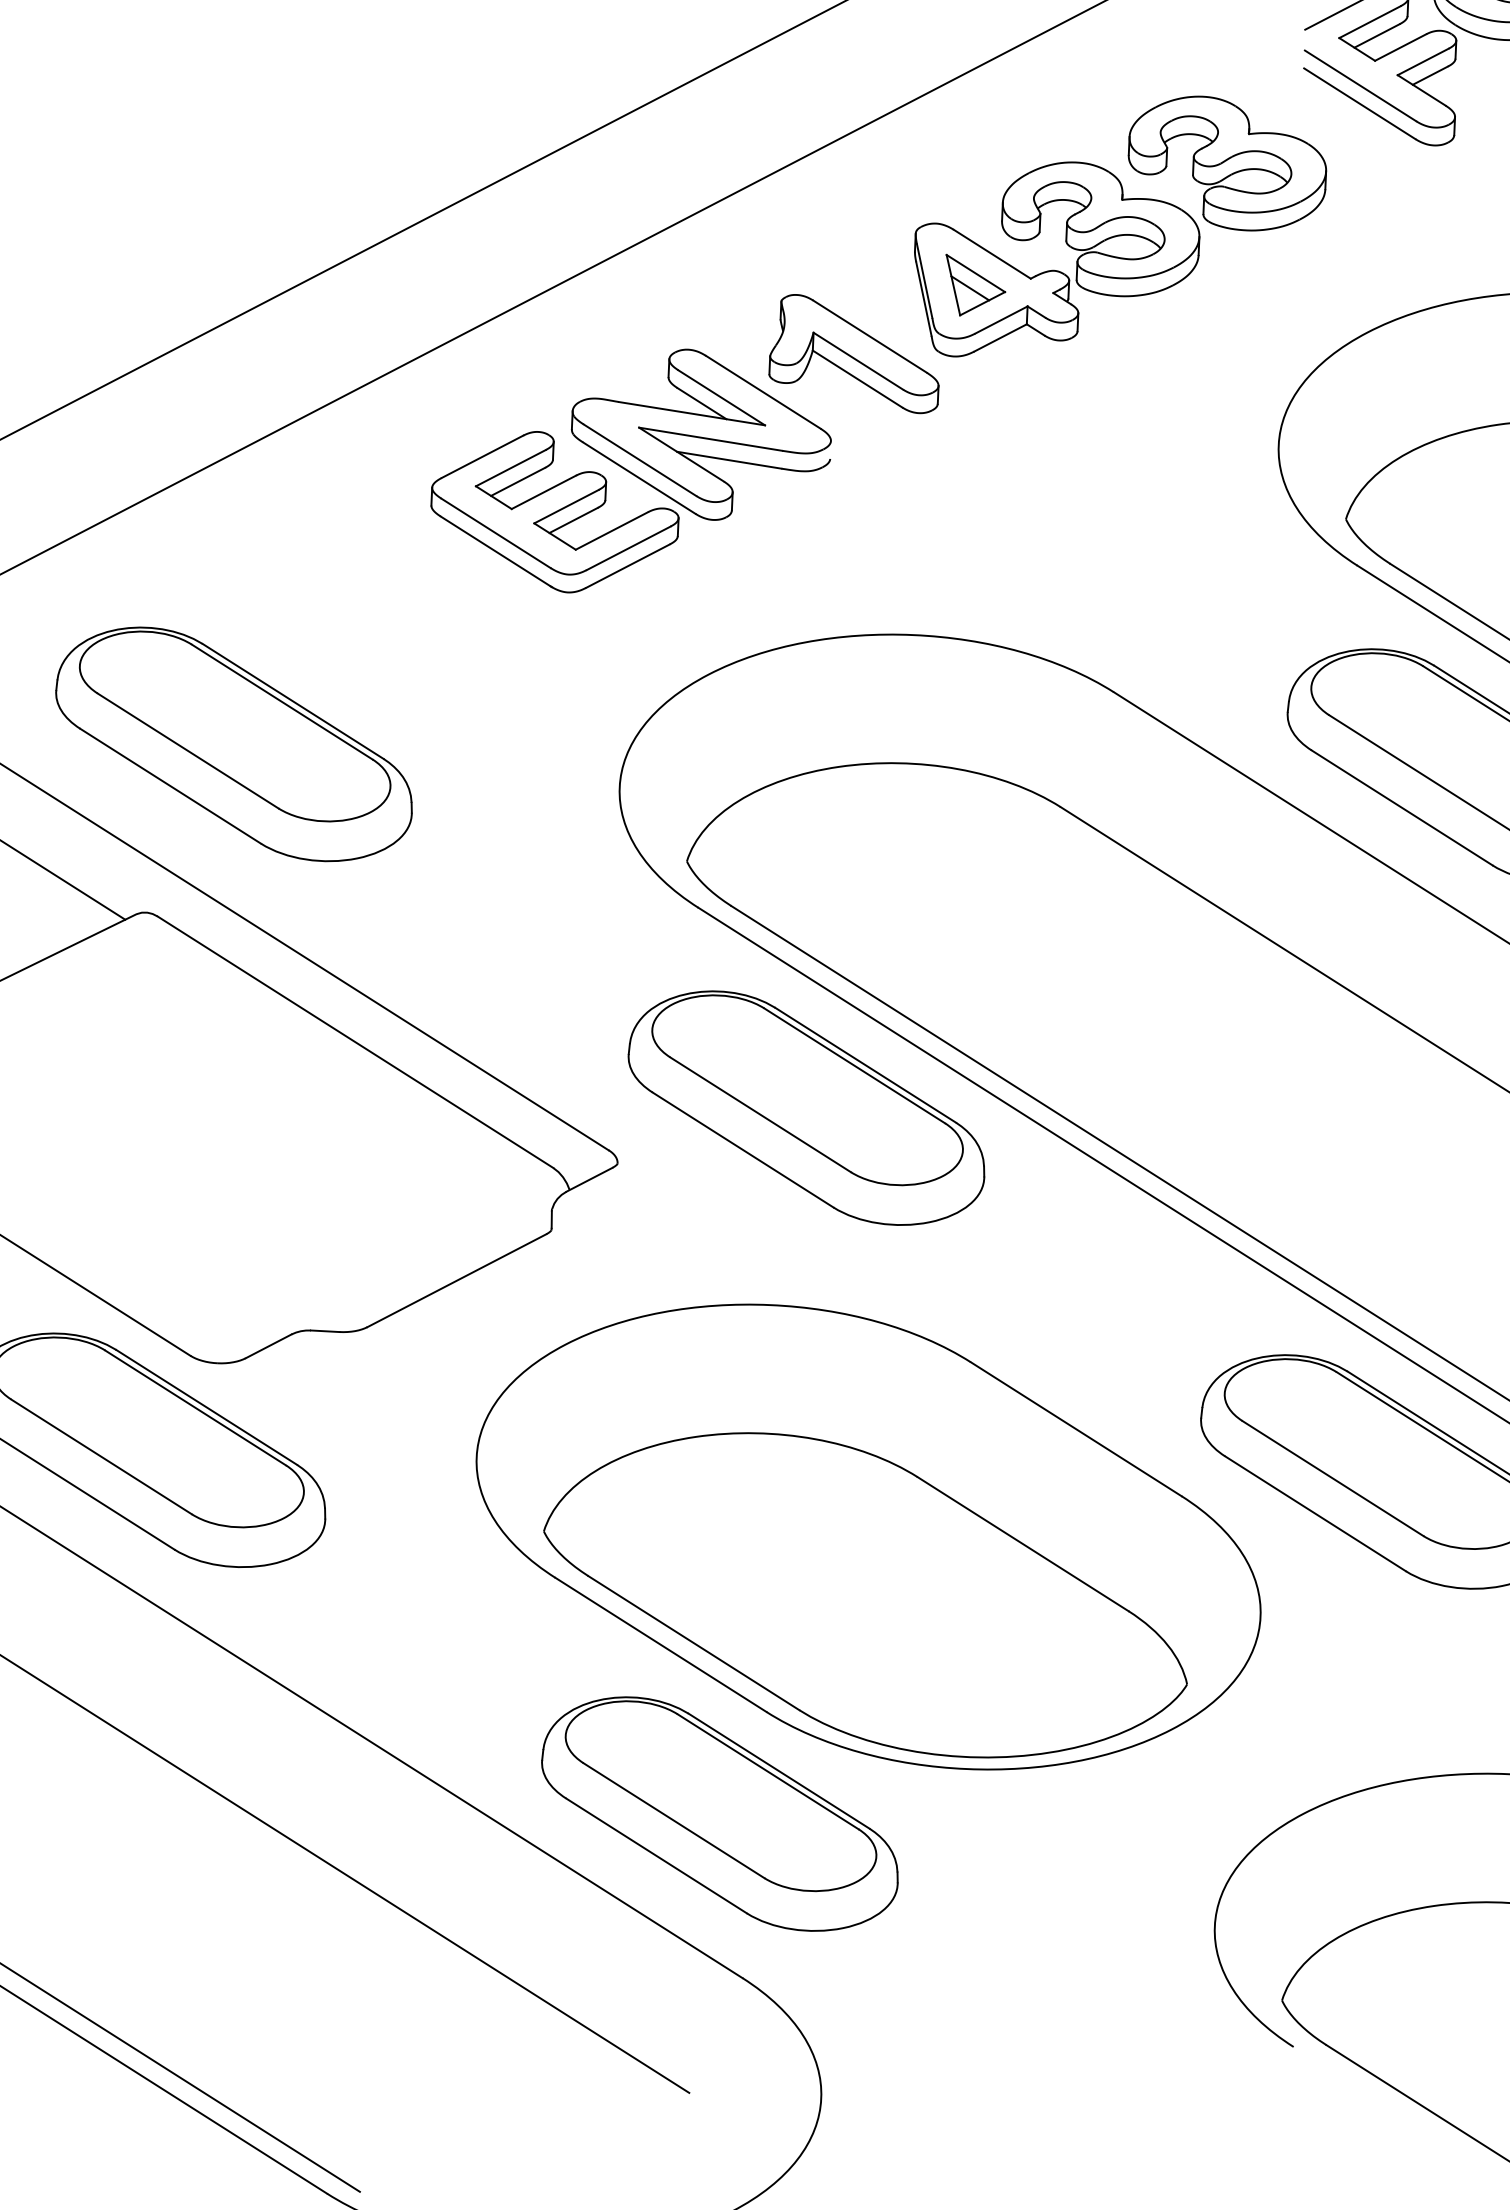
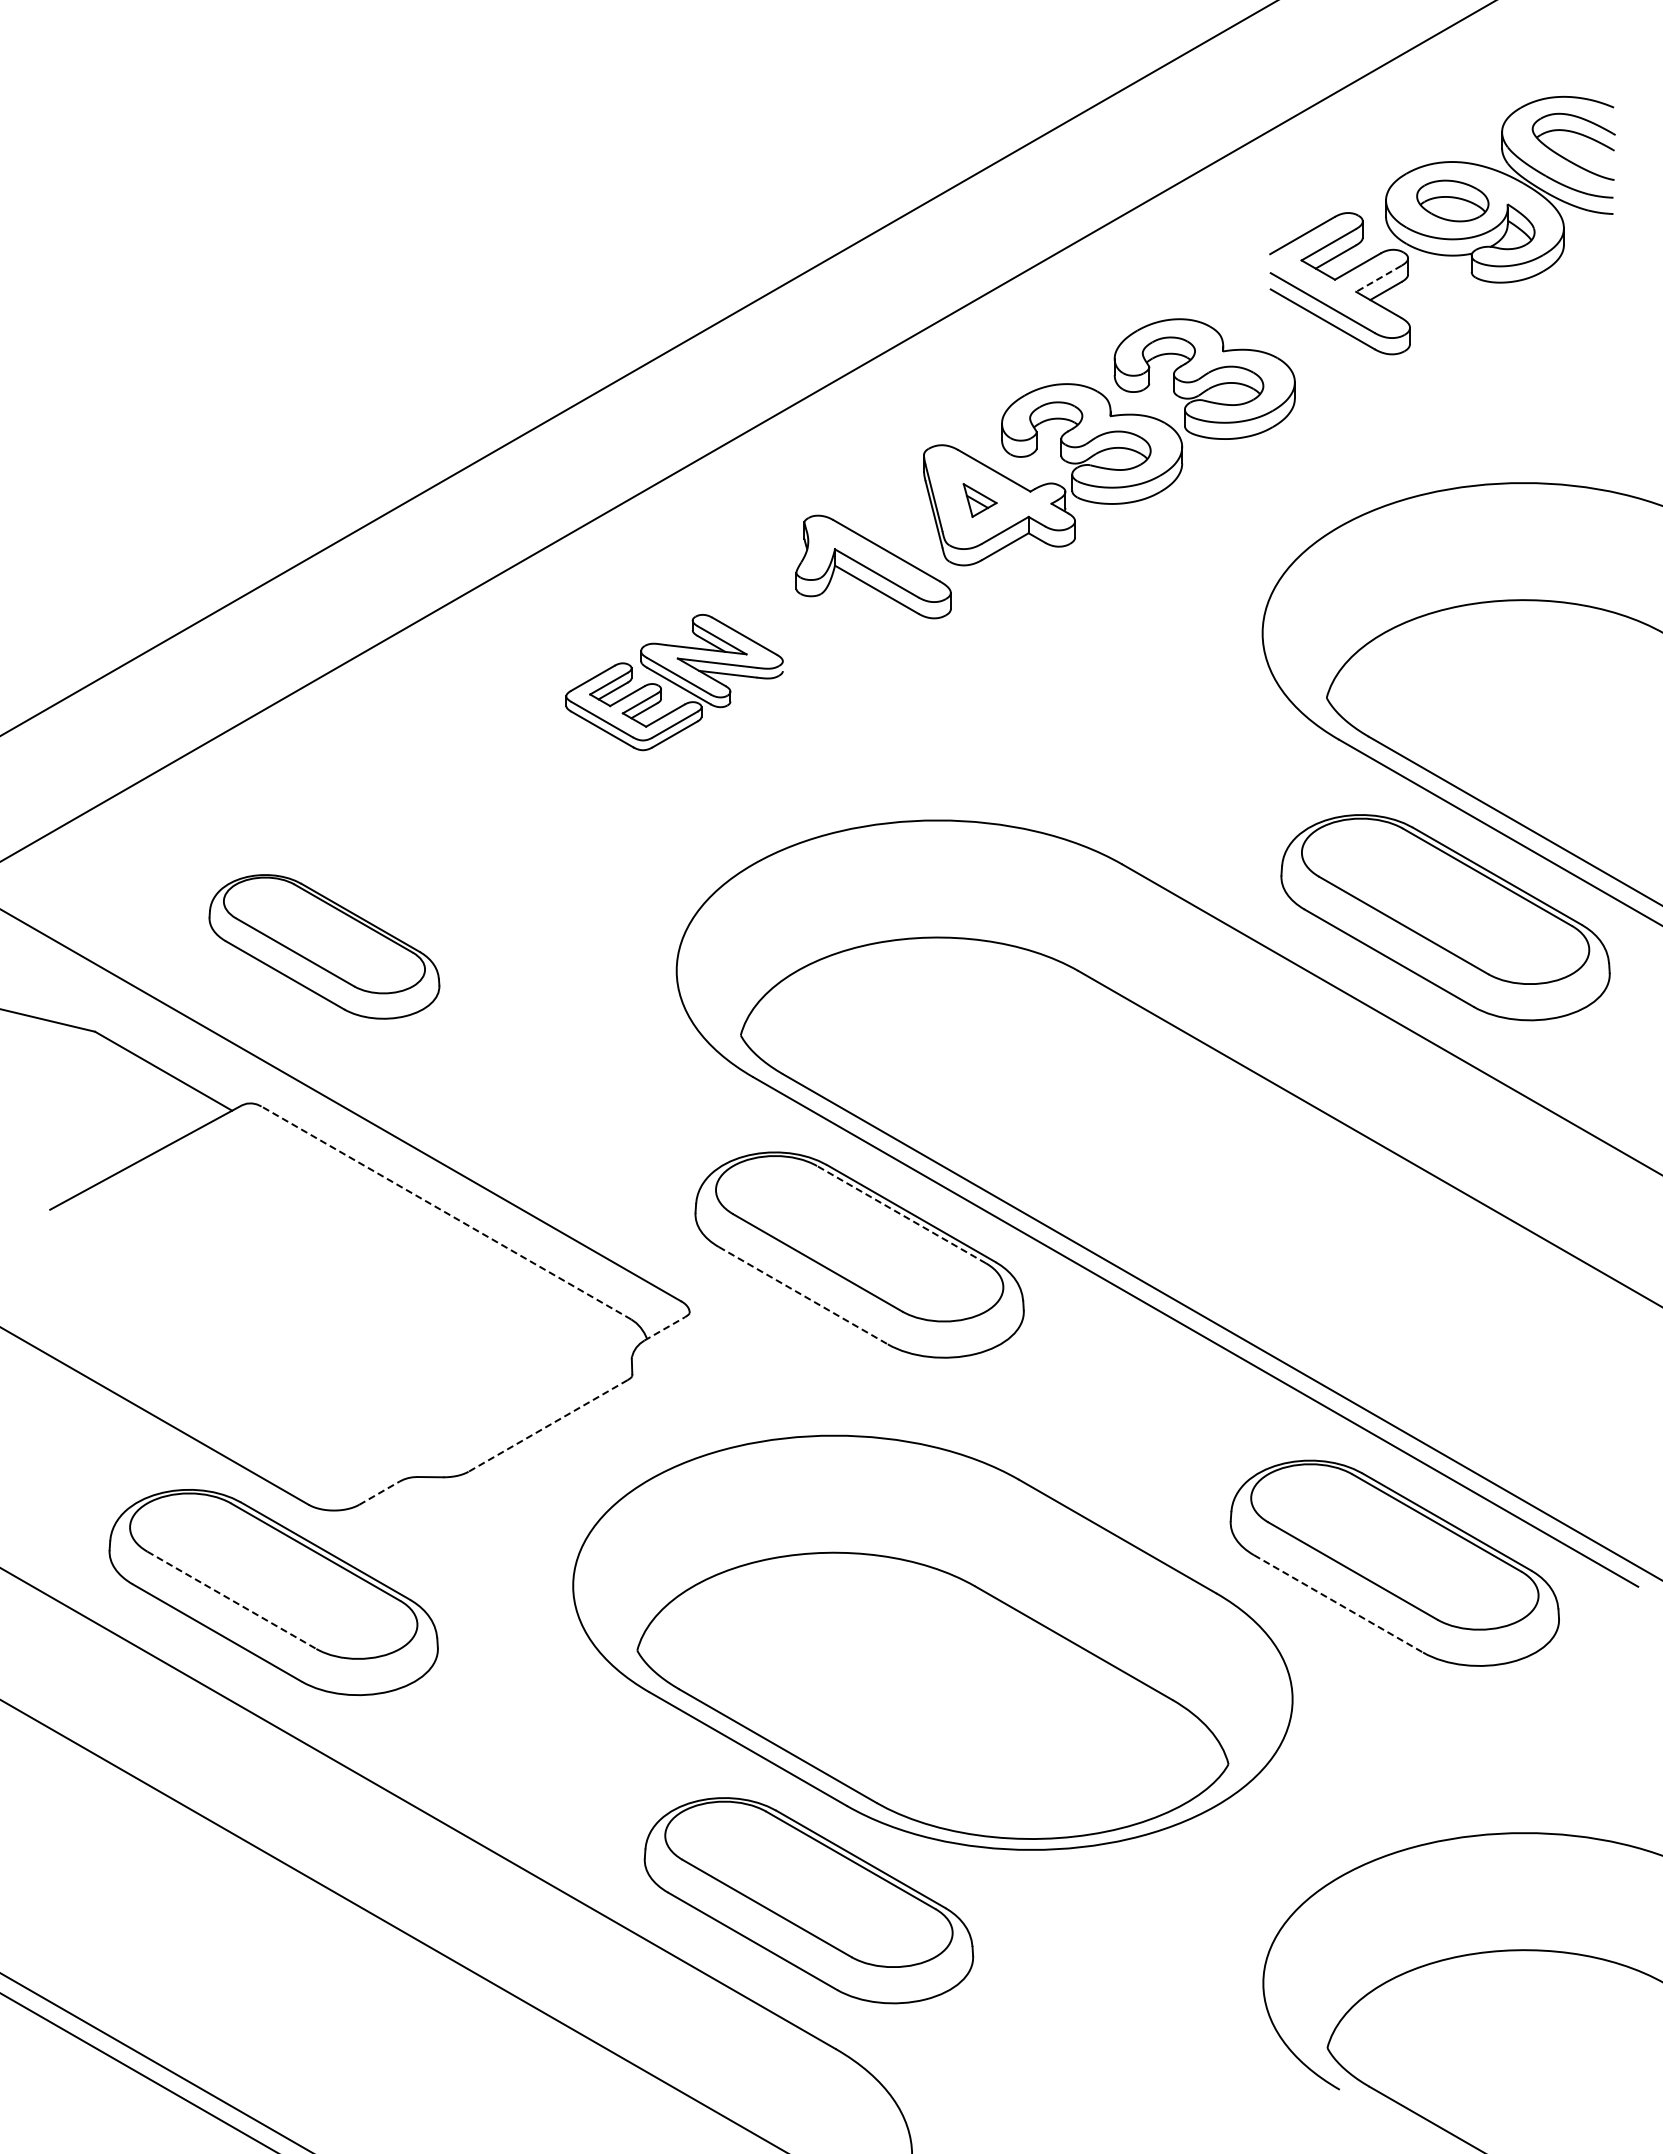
line: (1422, 62) -> (1378, 279), solid -> dashed
part: (974, 286) -> (979, 500), size x0.6
part: (631, 471) -> (674, 682), size x0.6
part: (234, 743) -> (324, 946), size x0.7
line: (355, 1041) -> (446, 1212), solid -> dashed
line: (854, 1065) -> (901, 1214), solid -> dashed
line: (743, 1149) -> (803, 1295), solid -> dashed
line: (590, 1179) -> (665, 1328), solid -> dashed
line: (457, 1280) -> (548, 1425), solid -> dashed
line: (269, 1345) -> (380, 1492), solid -> dashed
line: (101, 1457) -> (231, 1600), solid -> dashed
line: (1315, 1513) -> (1338, 1603), solid -> dashed

